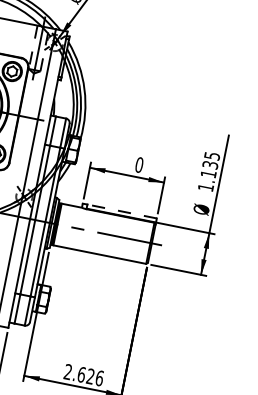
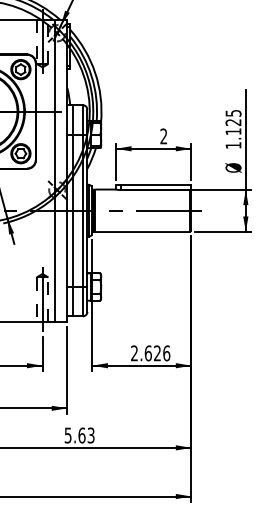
text: (139, 165) -> (163, 136), 0 -> 2
text: (210, 165) -> (233, 122), 1.135 -> 1.125
line: (121, 211) -> (155, 185), dashed -> solid

